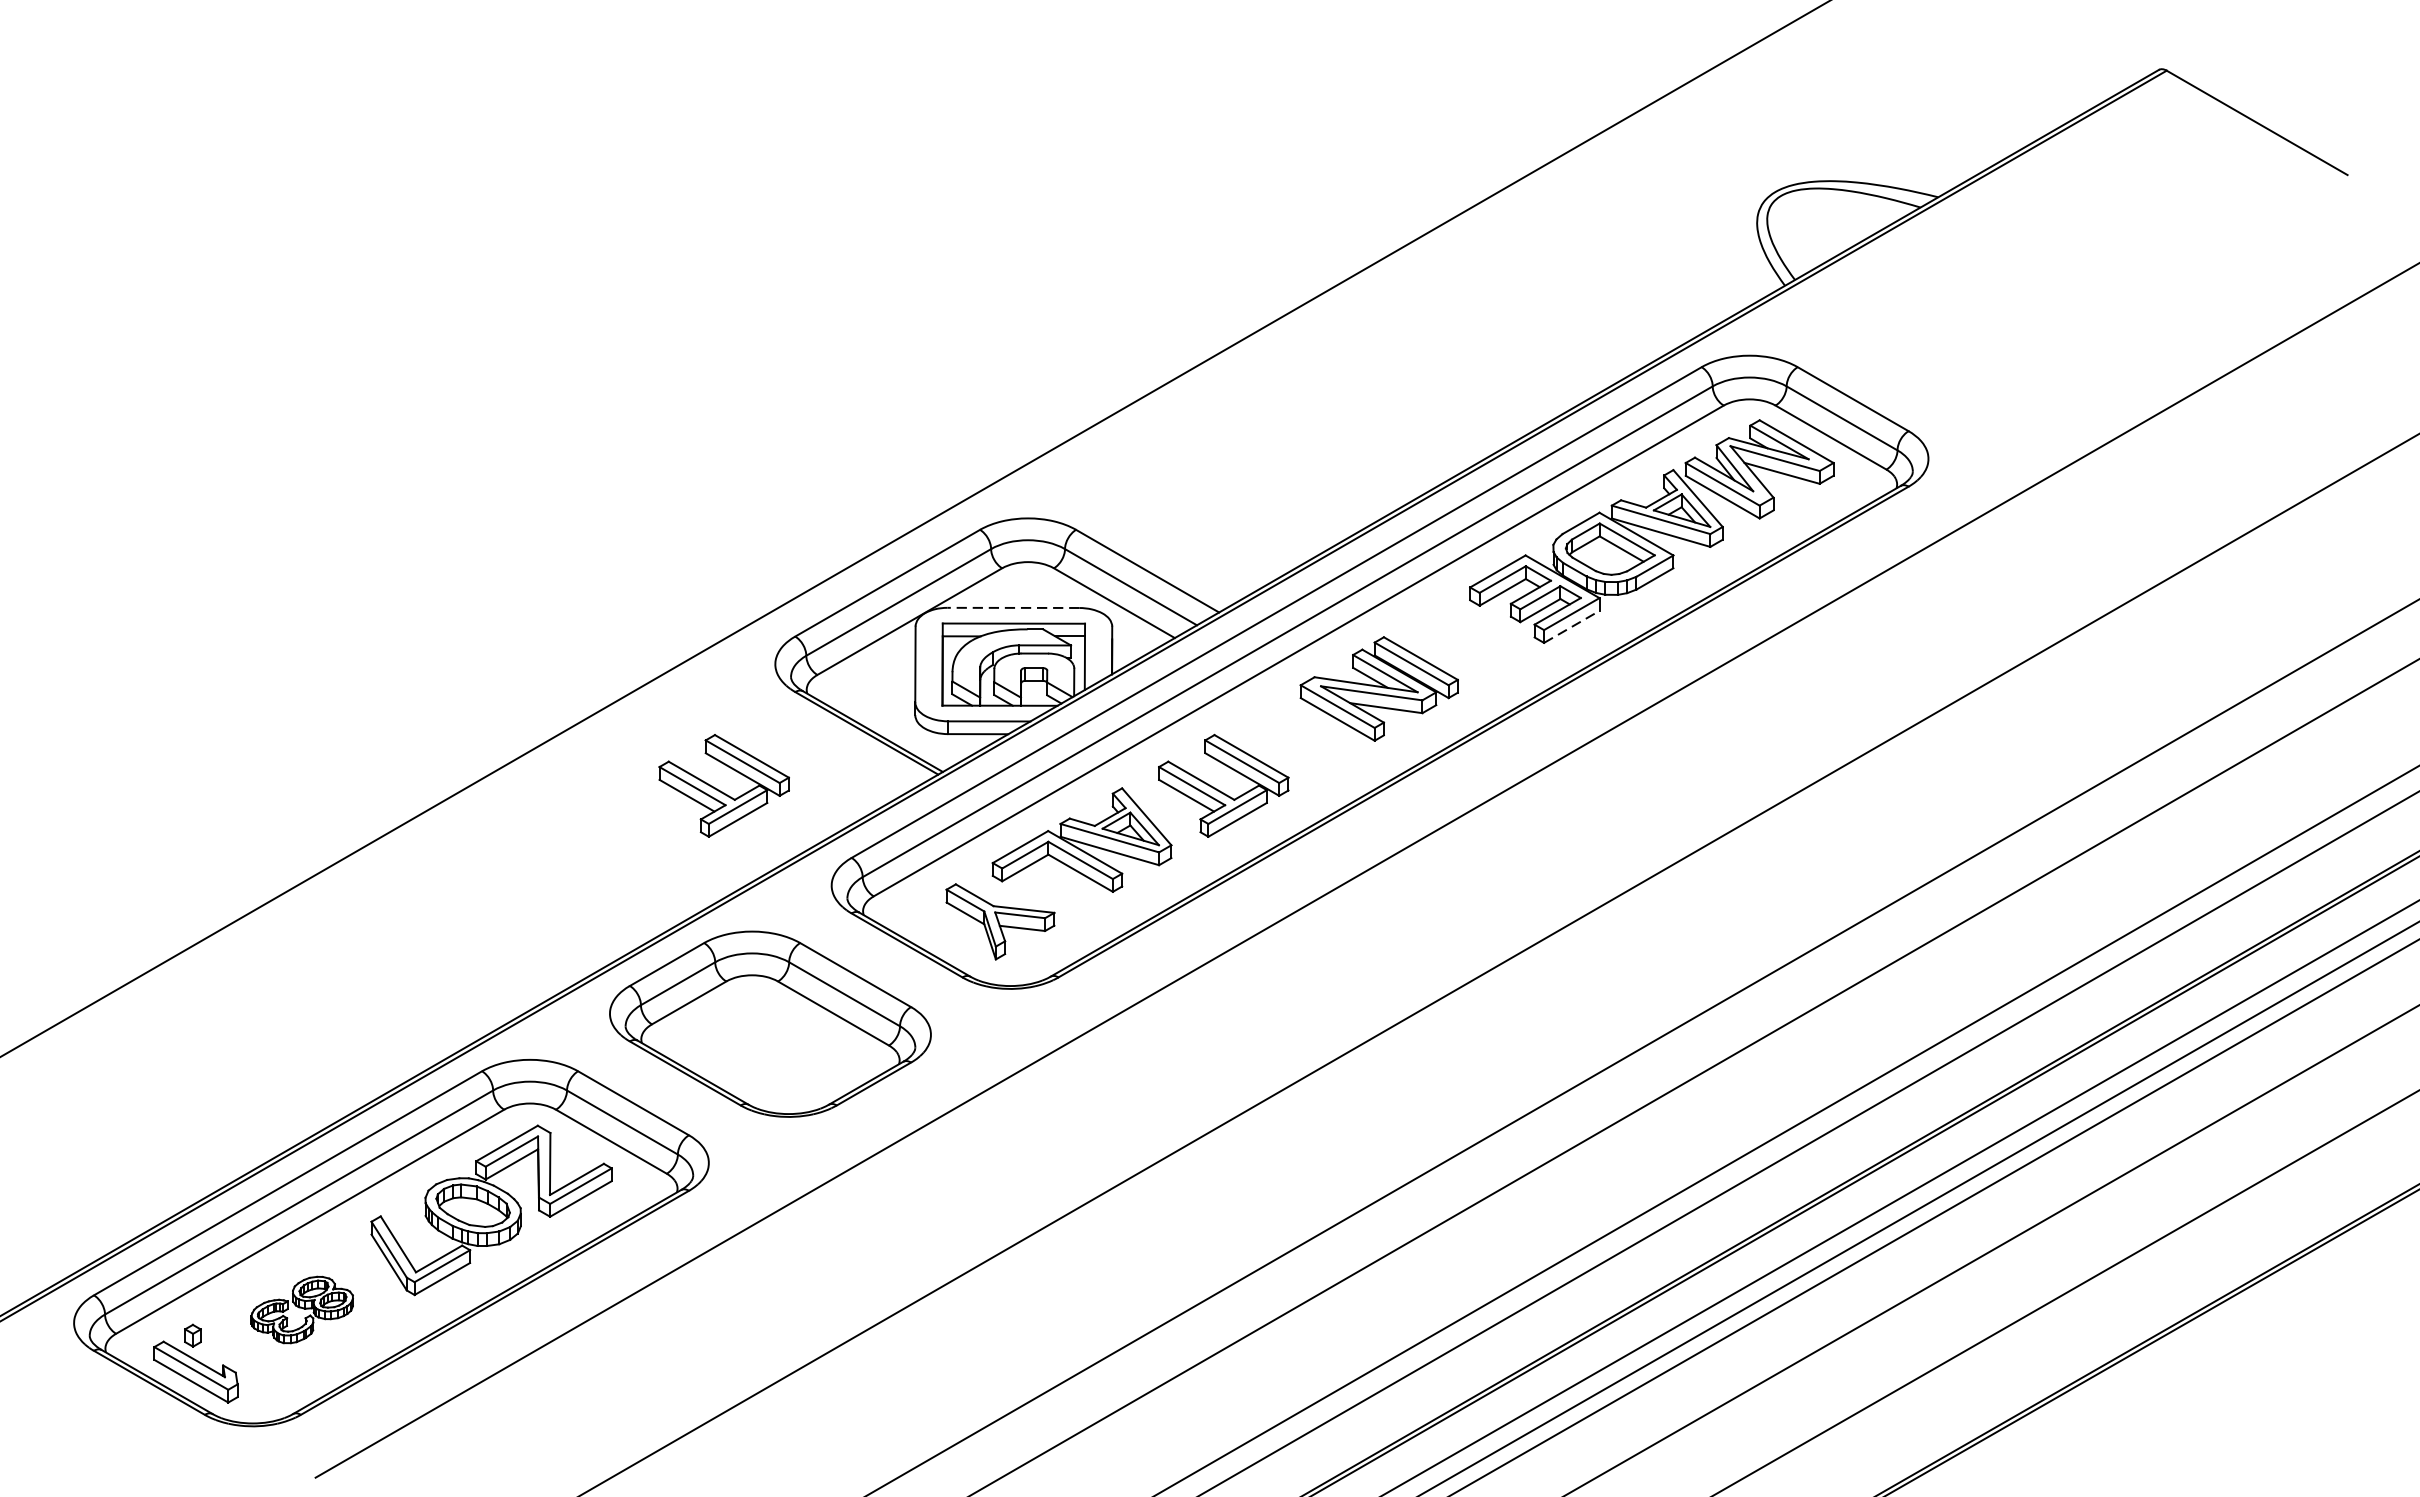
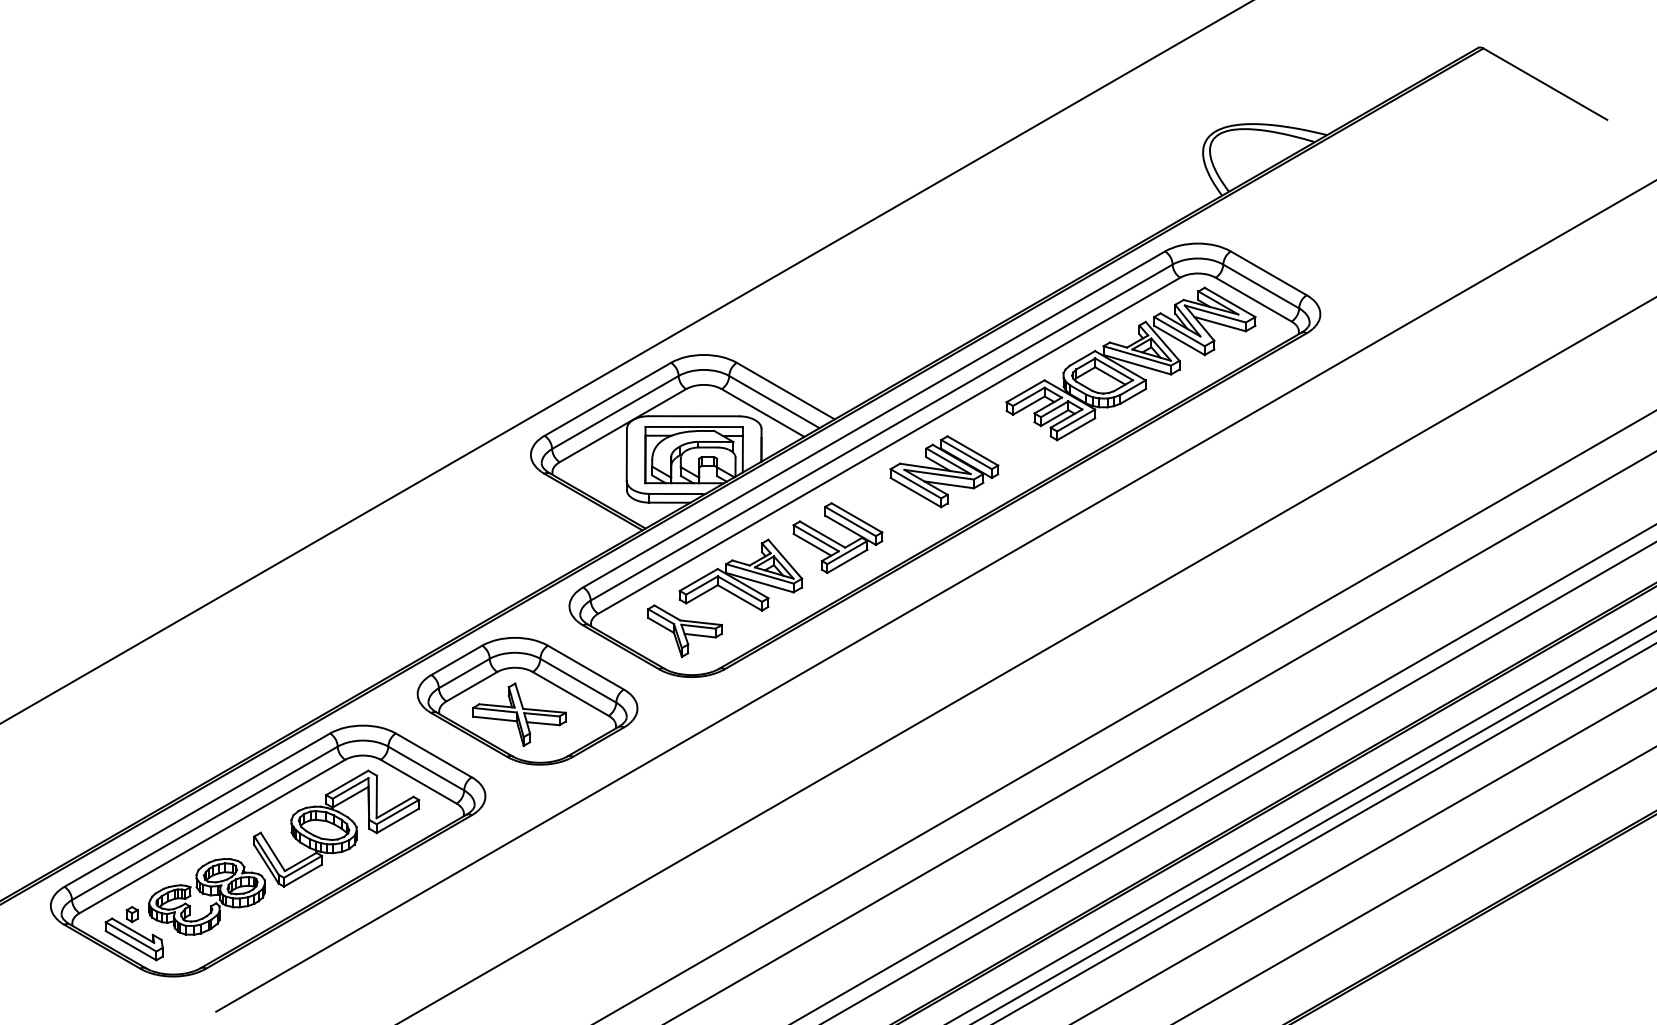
line: (1012, 608) -> (693, 416), dashed -> solid
line: (1572, 627) -> (1076, 429), dashed -> solid
part: (723, 786) -> (495, 538), removed
part: (758, 1043) -> (519, 714), added
part: (301, 1309) -> (206, 896), size x1.67

